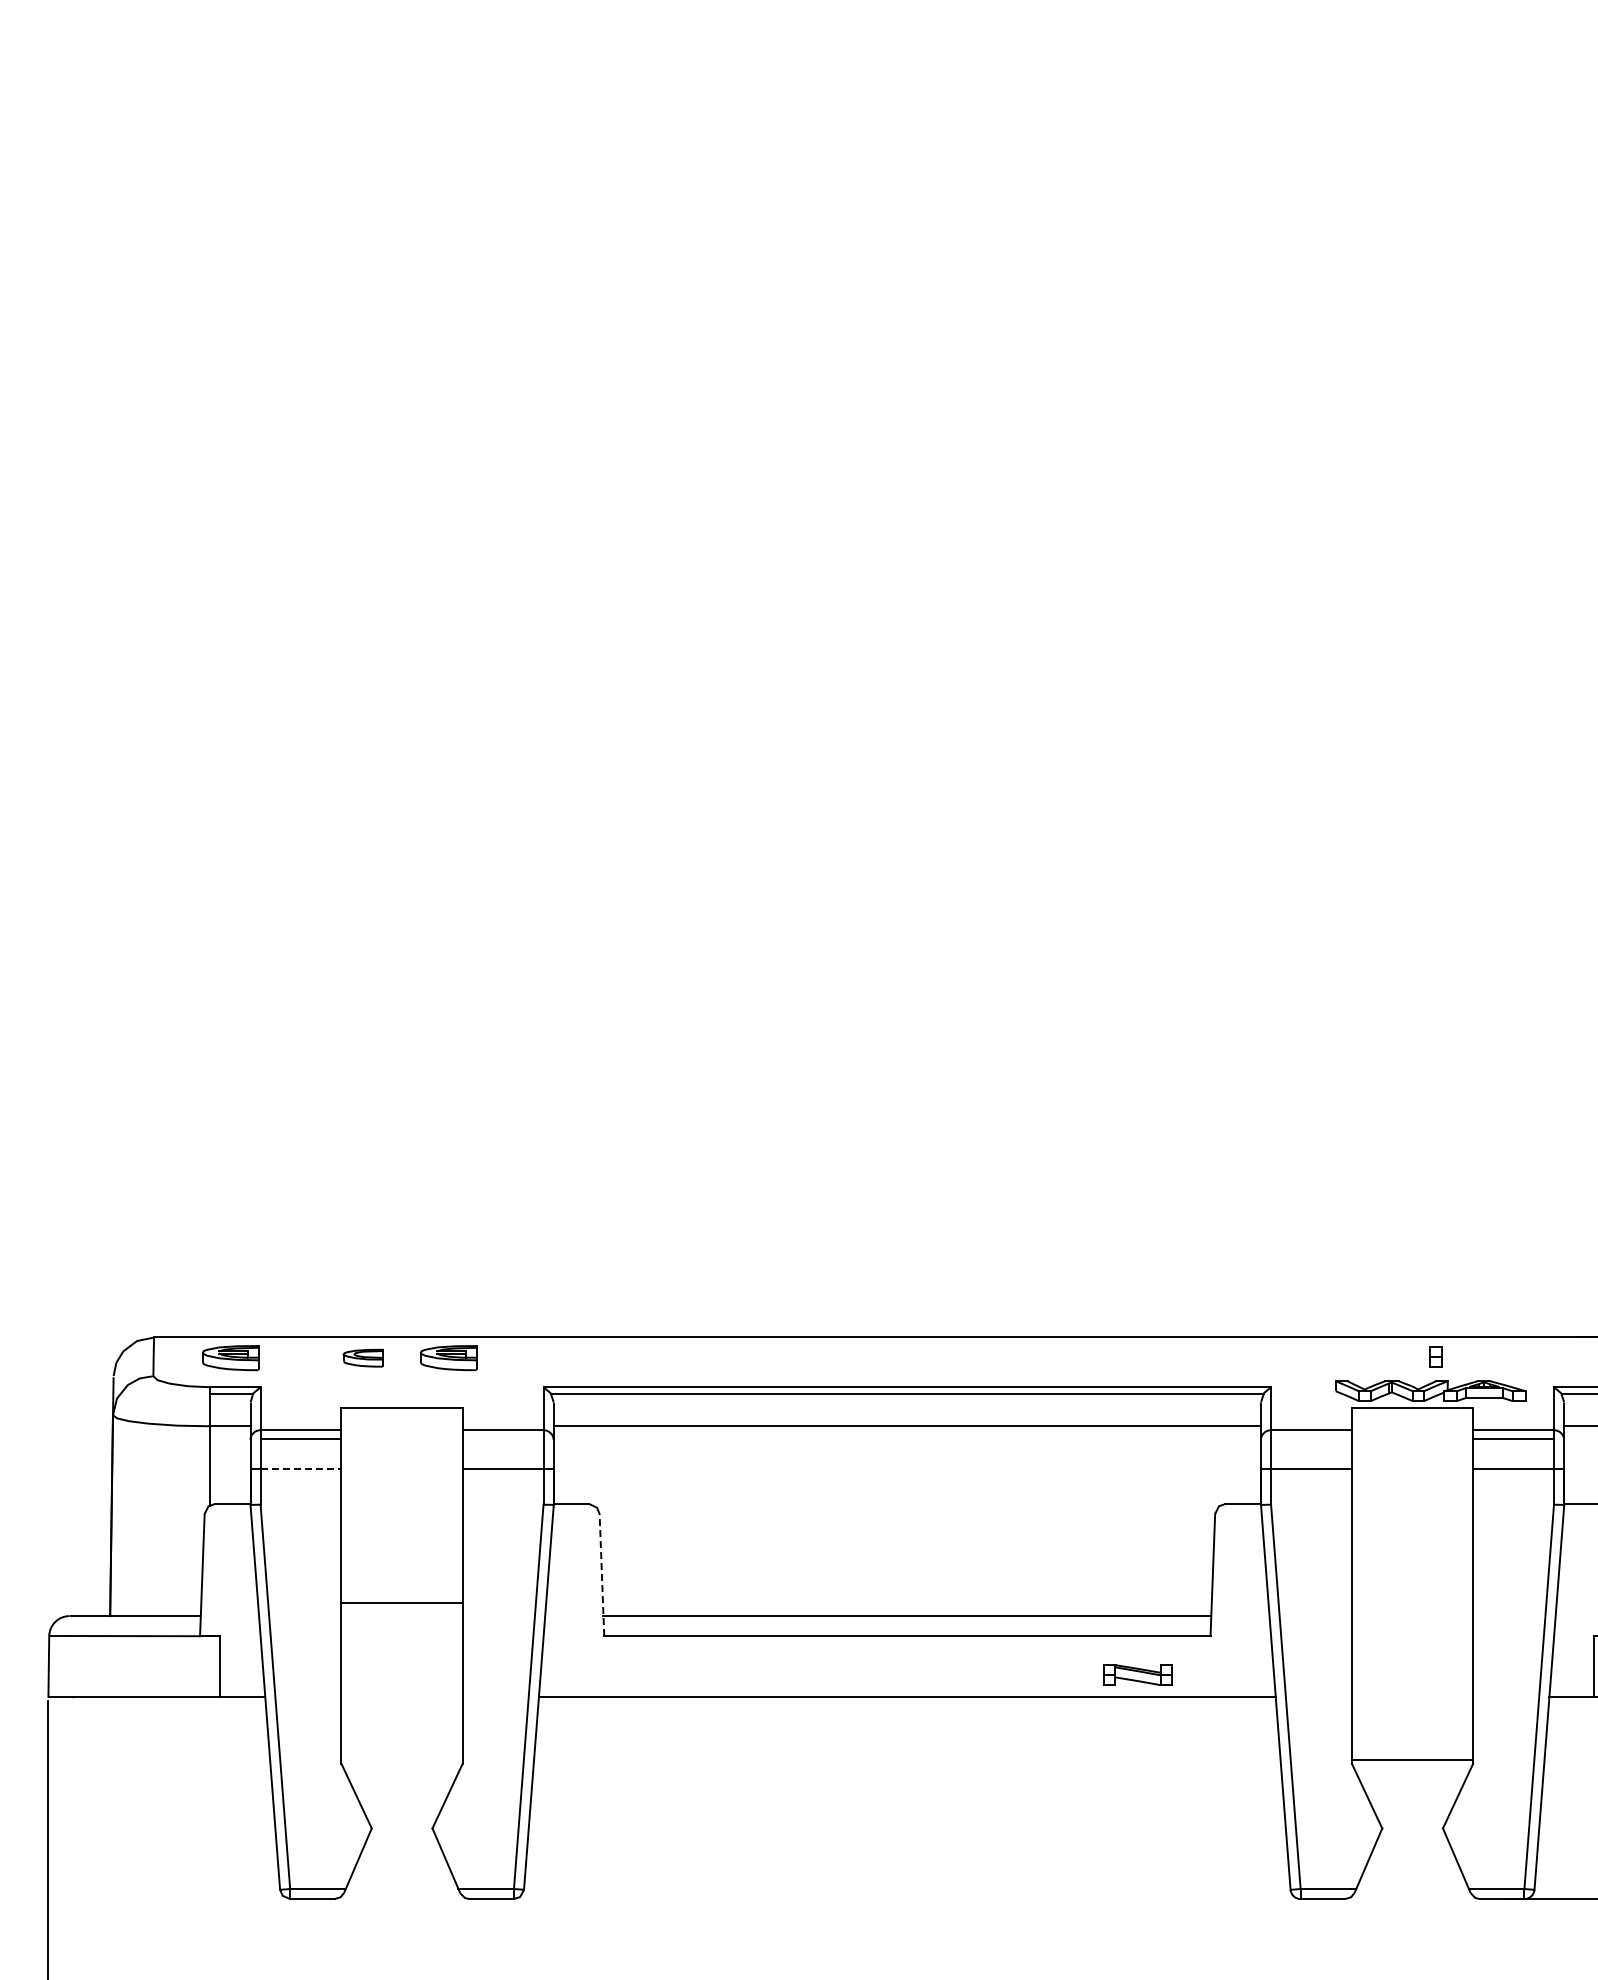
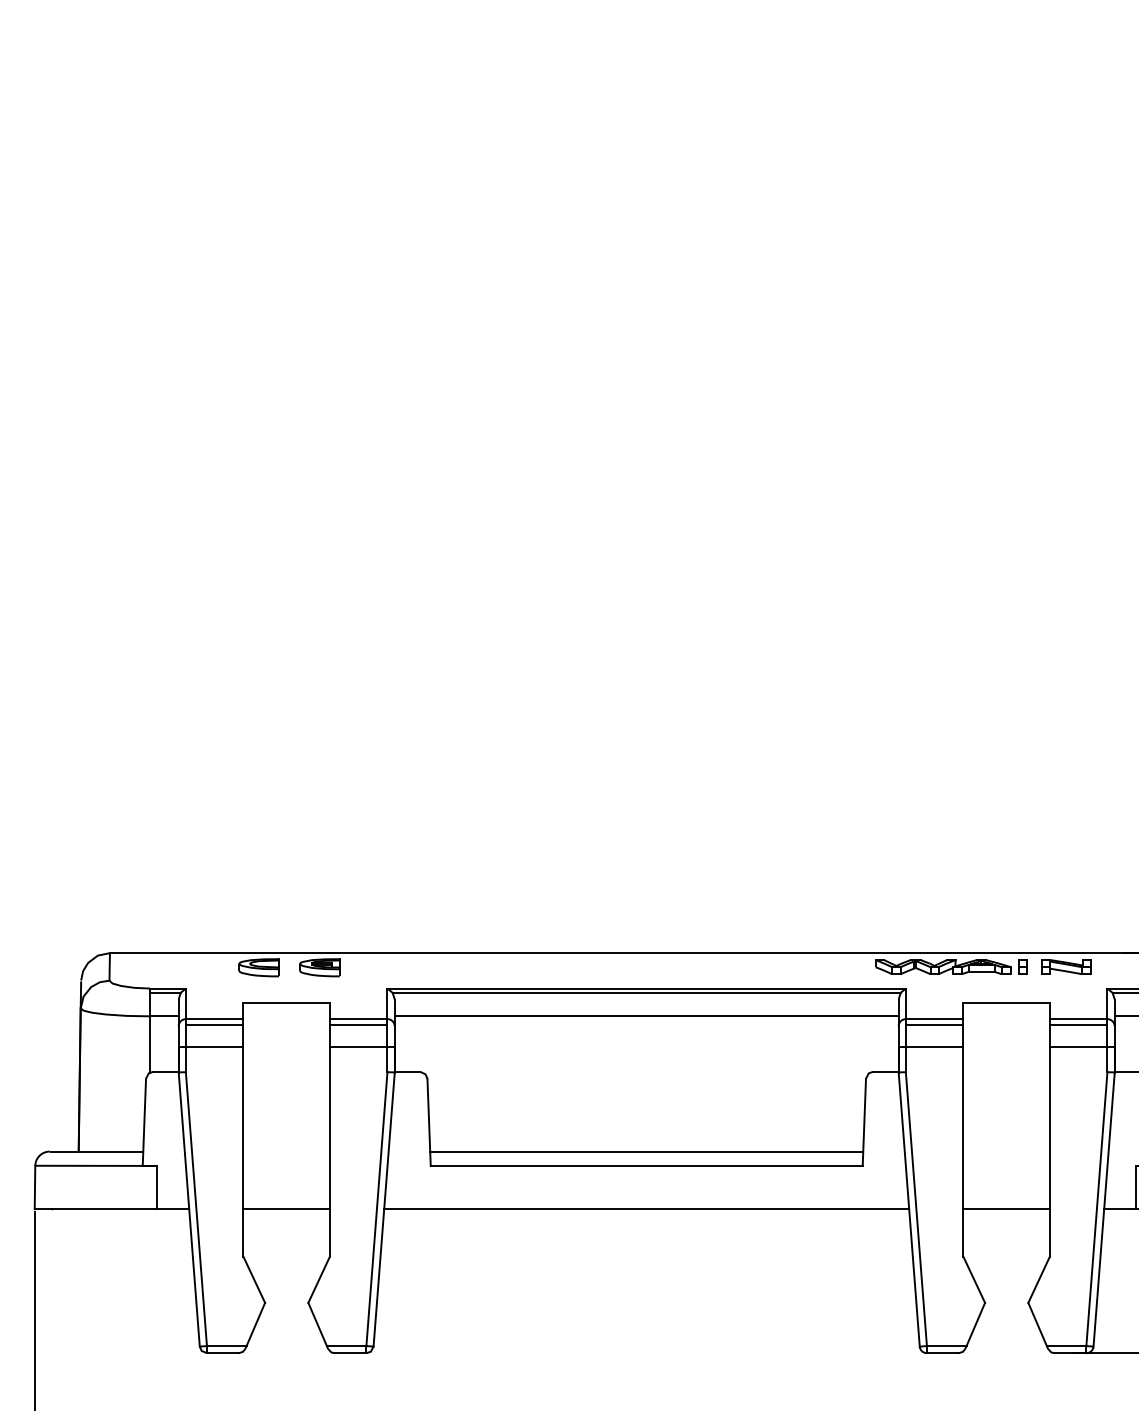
part: (230, 1358) -> (164, 968), removed
part: (362, 1358) -> (258, 968), size x1.43
part: (1430, 1390) -> (943, 966), moved
line: (502, 1438) -> (358, 1025), added
line: (1311, 1438) -> (934, 1025), added
line: (301, 1469) -> (215, 1047), dashed -> solid
line: (601, 1574) -> (428, 1121), dashed -> solid
line: (401, 1602) -> (286, 1208), moved
part: (1137, 1674) -> (1065, 966), moved
line: (1412, 1759) -> (1006, 1208), moved

